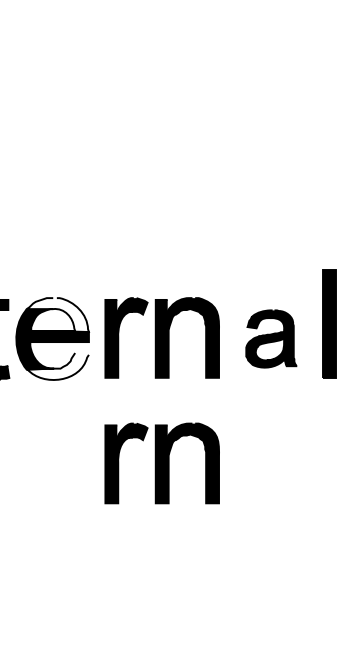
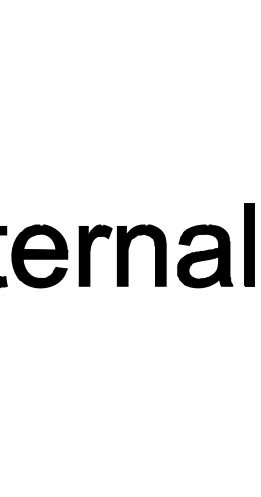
fill: (57, 315) -> (43, 238), added
part: (271, 339) -> (205, 256), size x1.43
fill: (57, 366) -> (43, 277), added
part: (161, 463) -> (122, 350), removed

